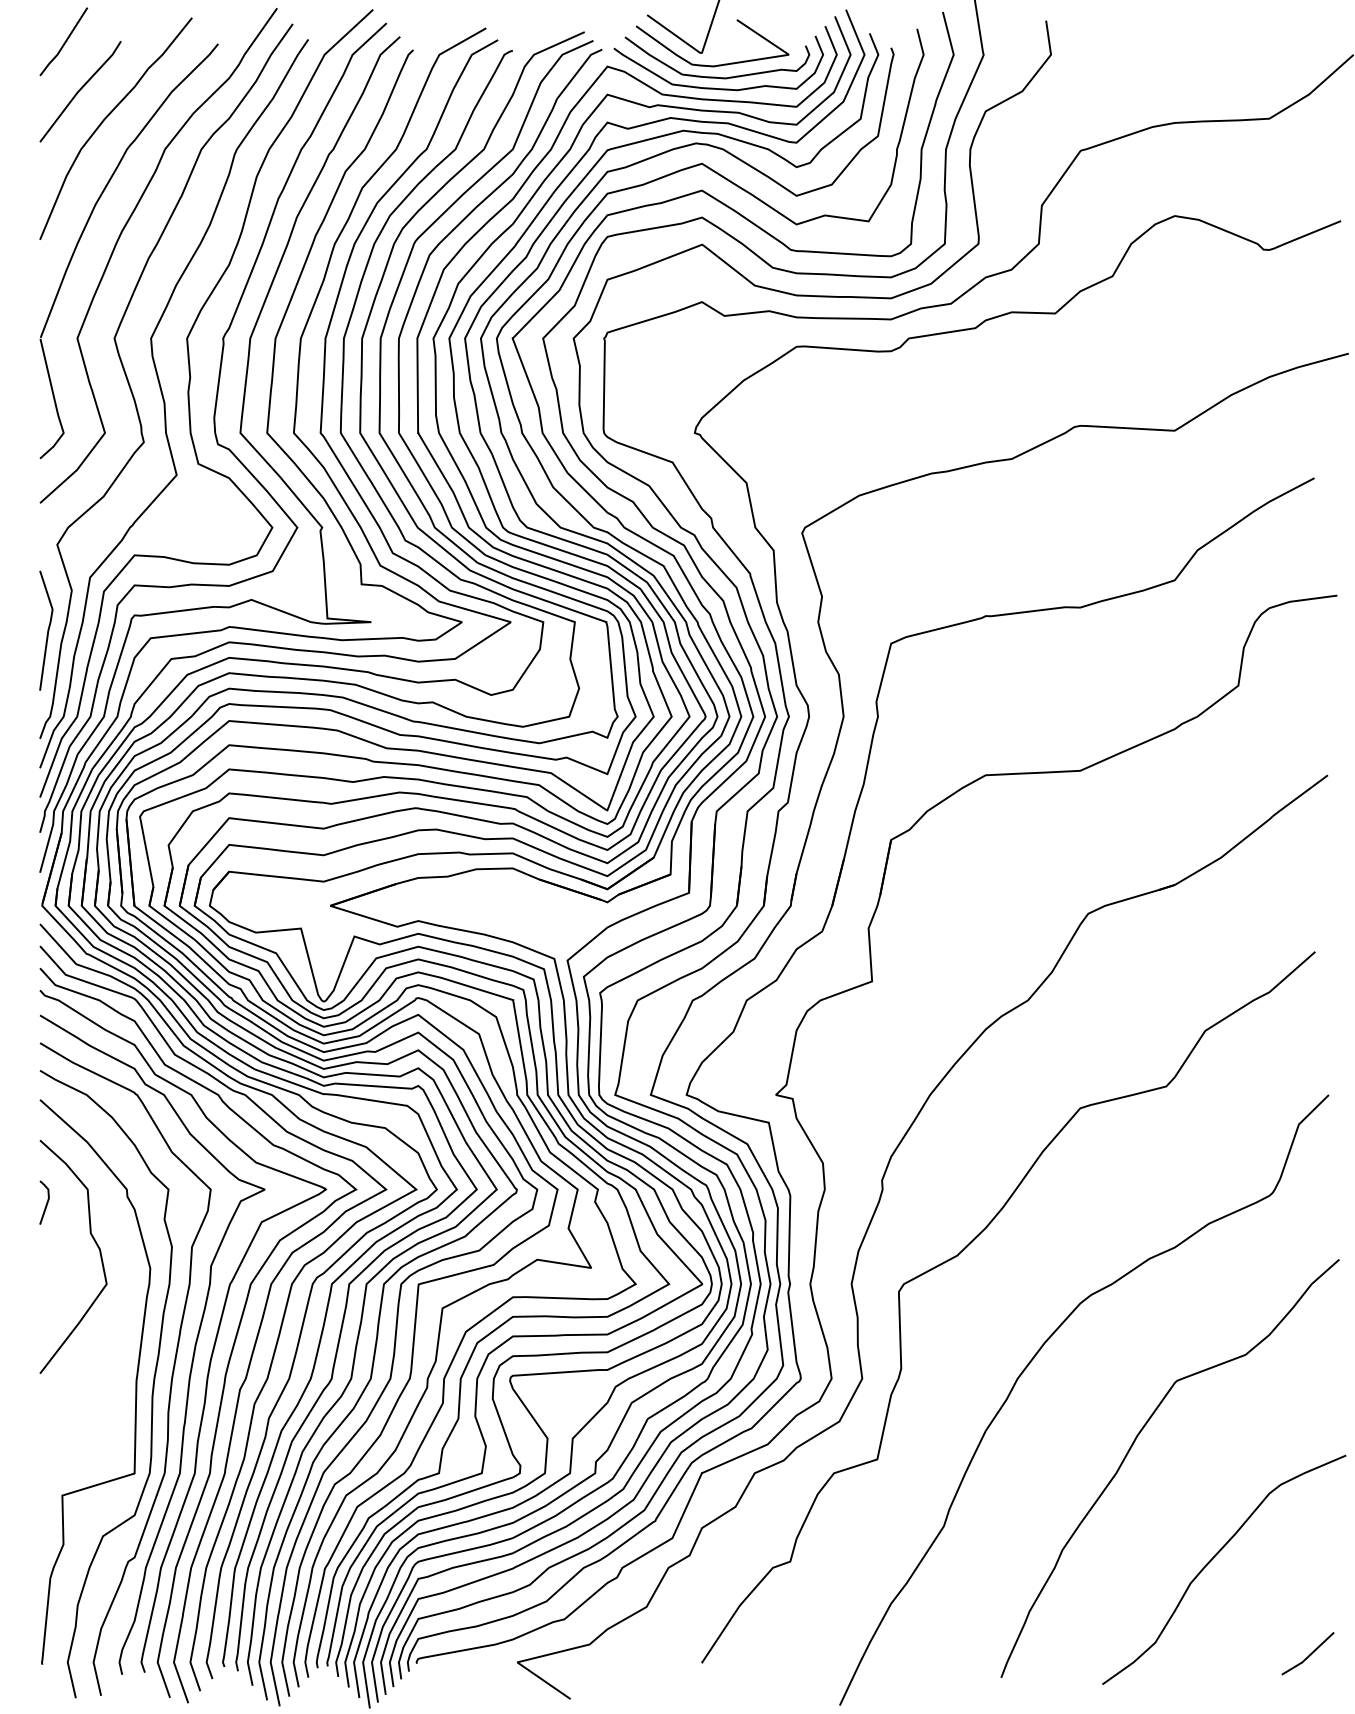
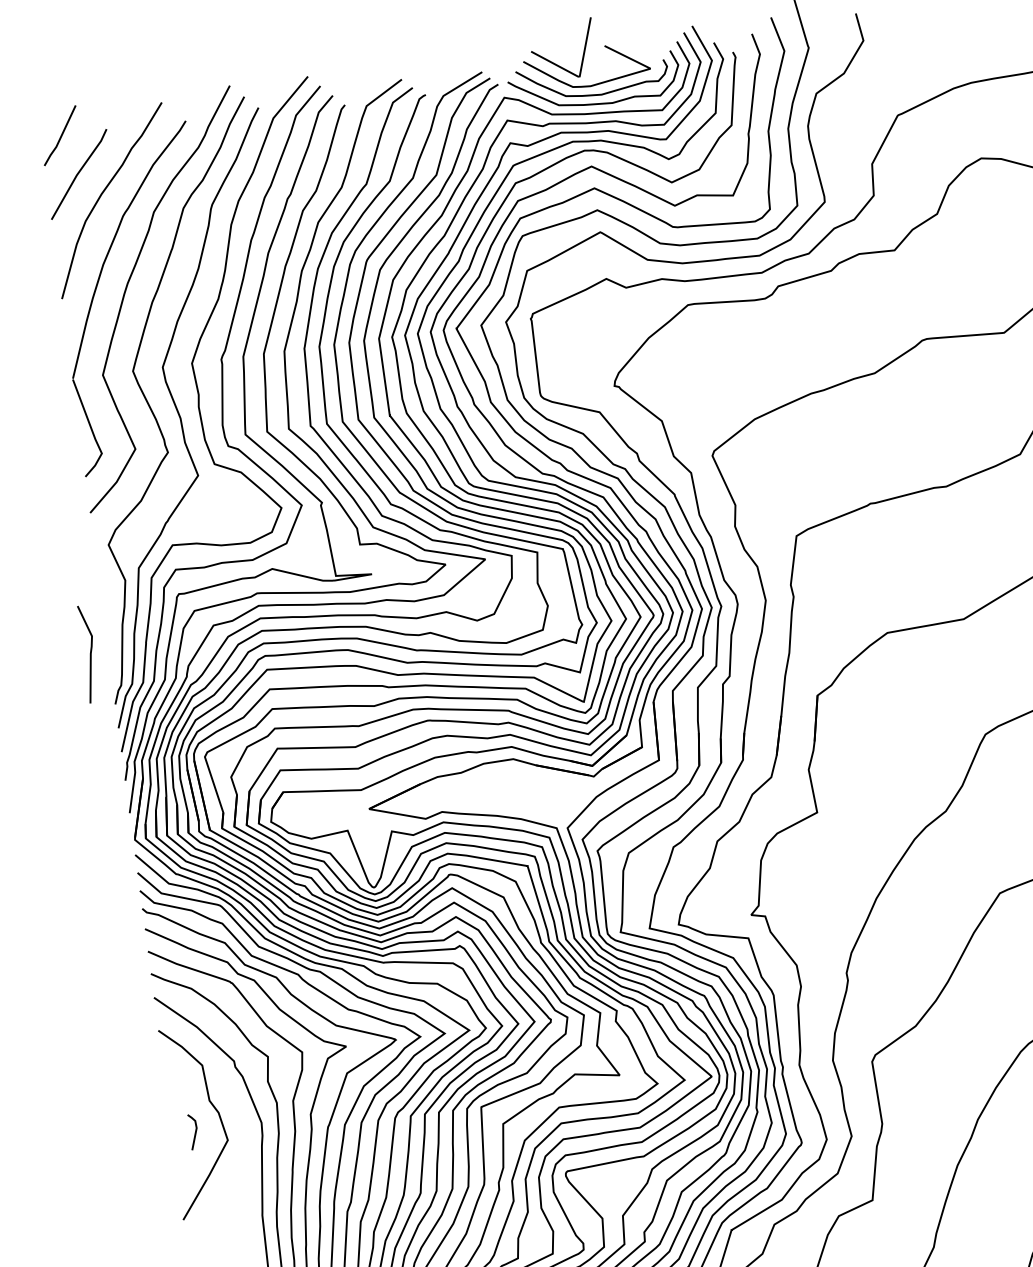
line: (47, 630) -> (90, 653), moved
line: (46, 1202) -> (195, 1131), moved

